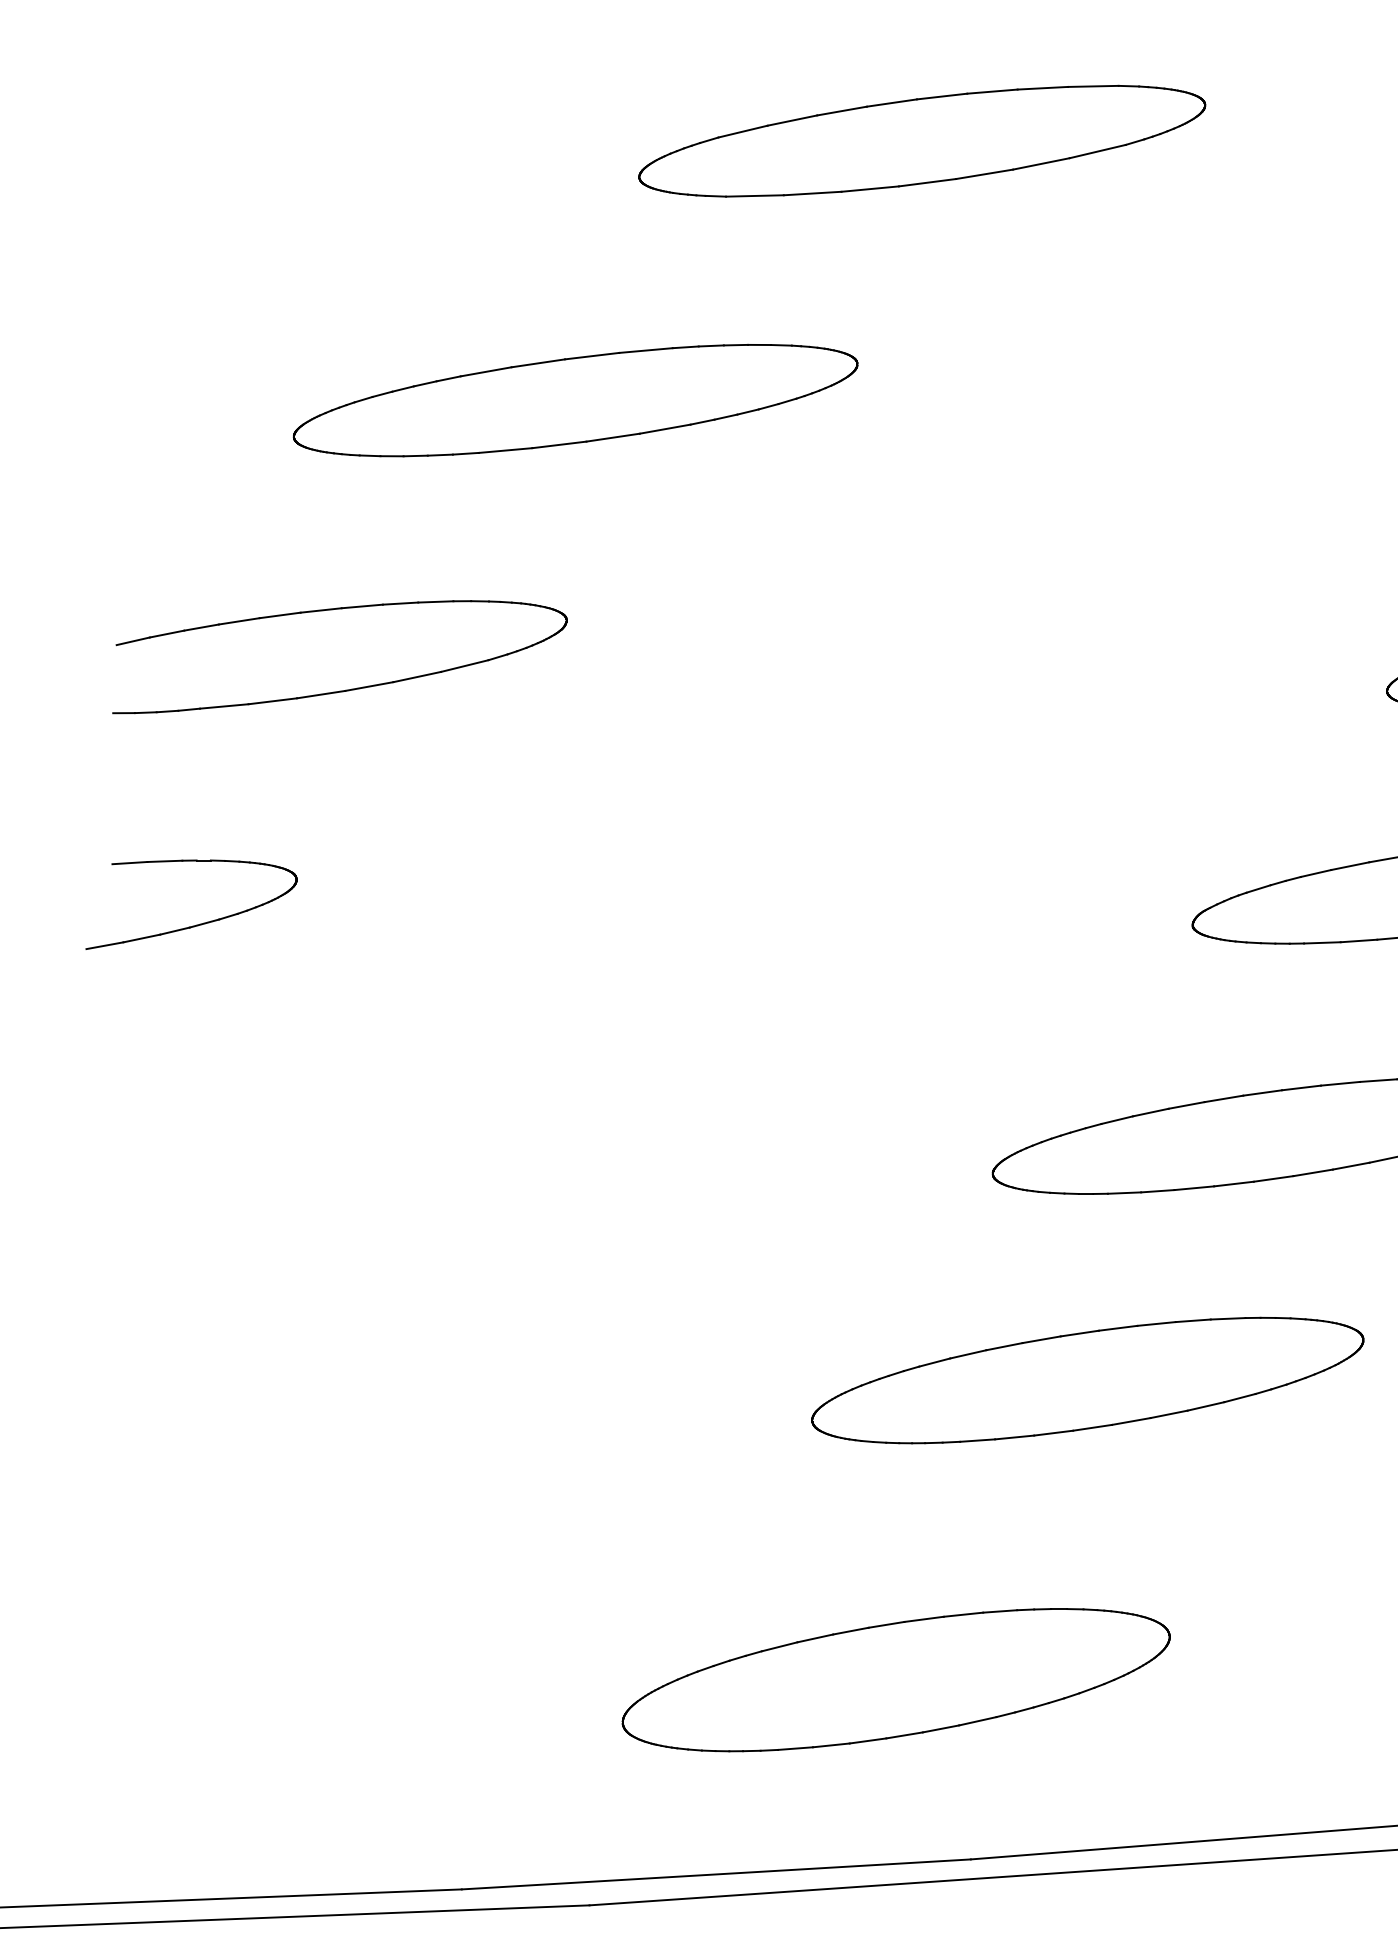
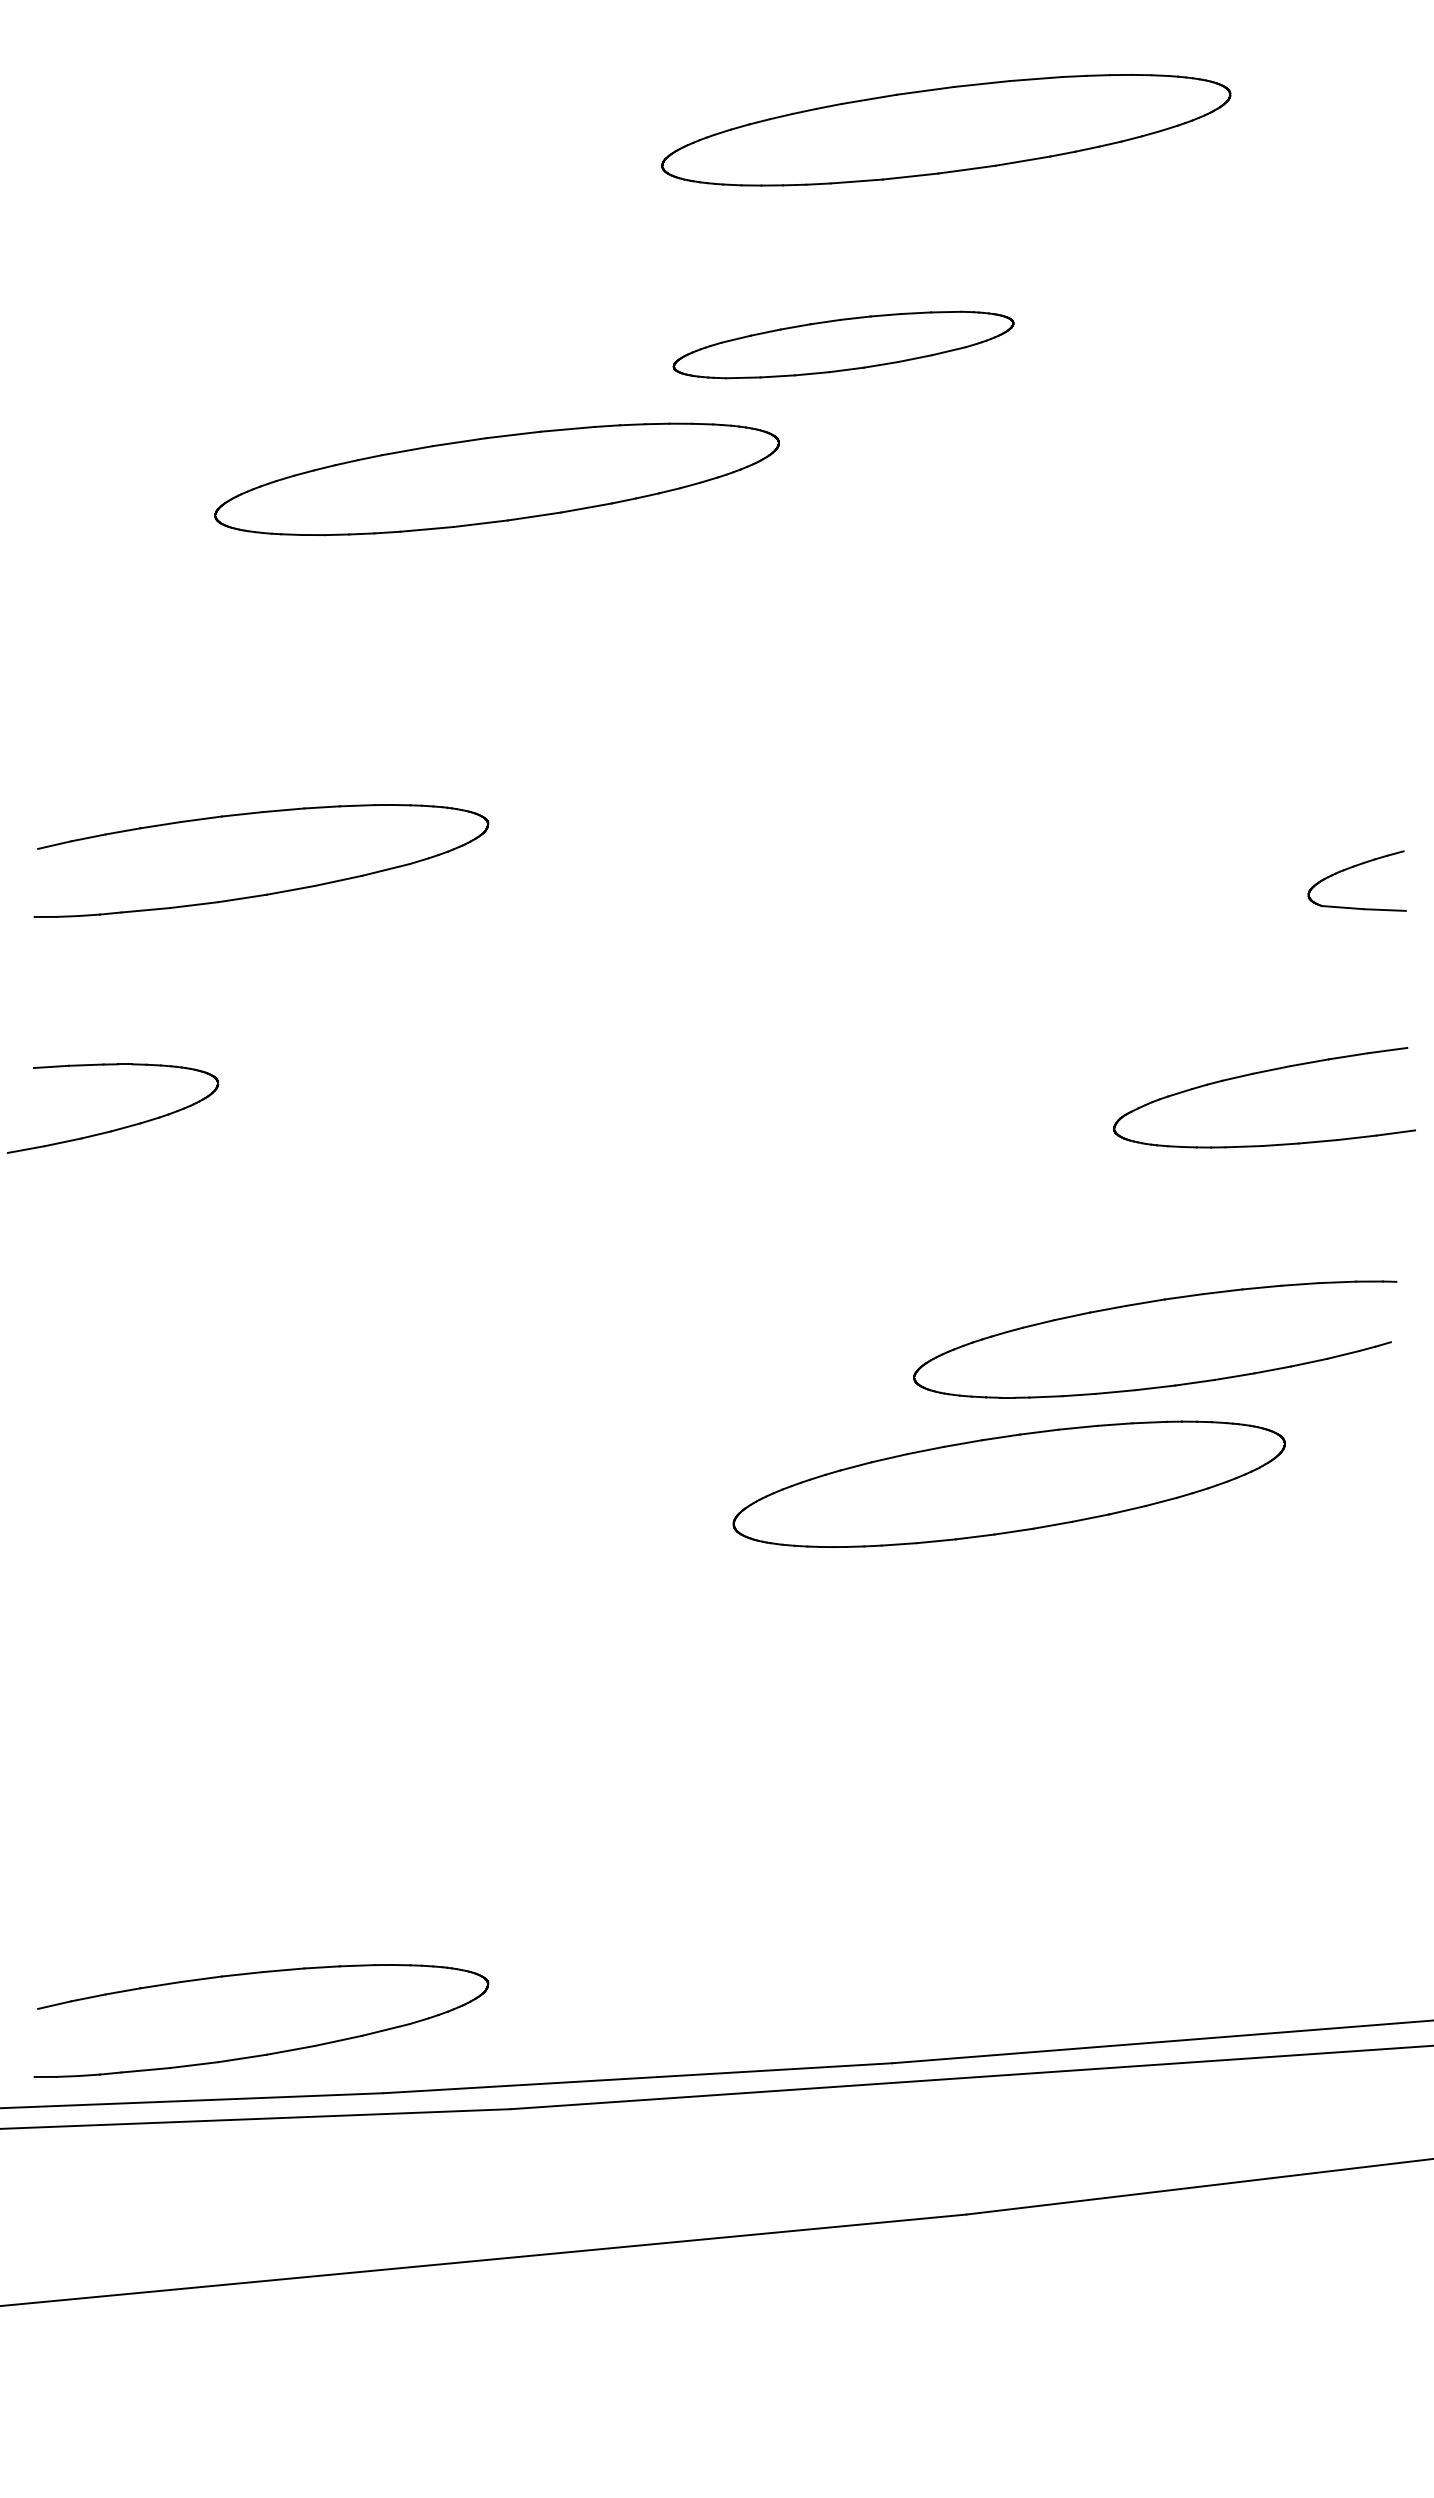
part: (922, 140) -> (843, 344), size x0.6
part: (575, 400) -> (496, 479), moved
part: (1087, 1379) -> (1008, 1483), moved
part: (896, 1680) -> (817, 1884), removed
part: (345, 1849) -> (266, 2053), added

